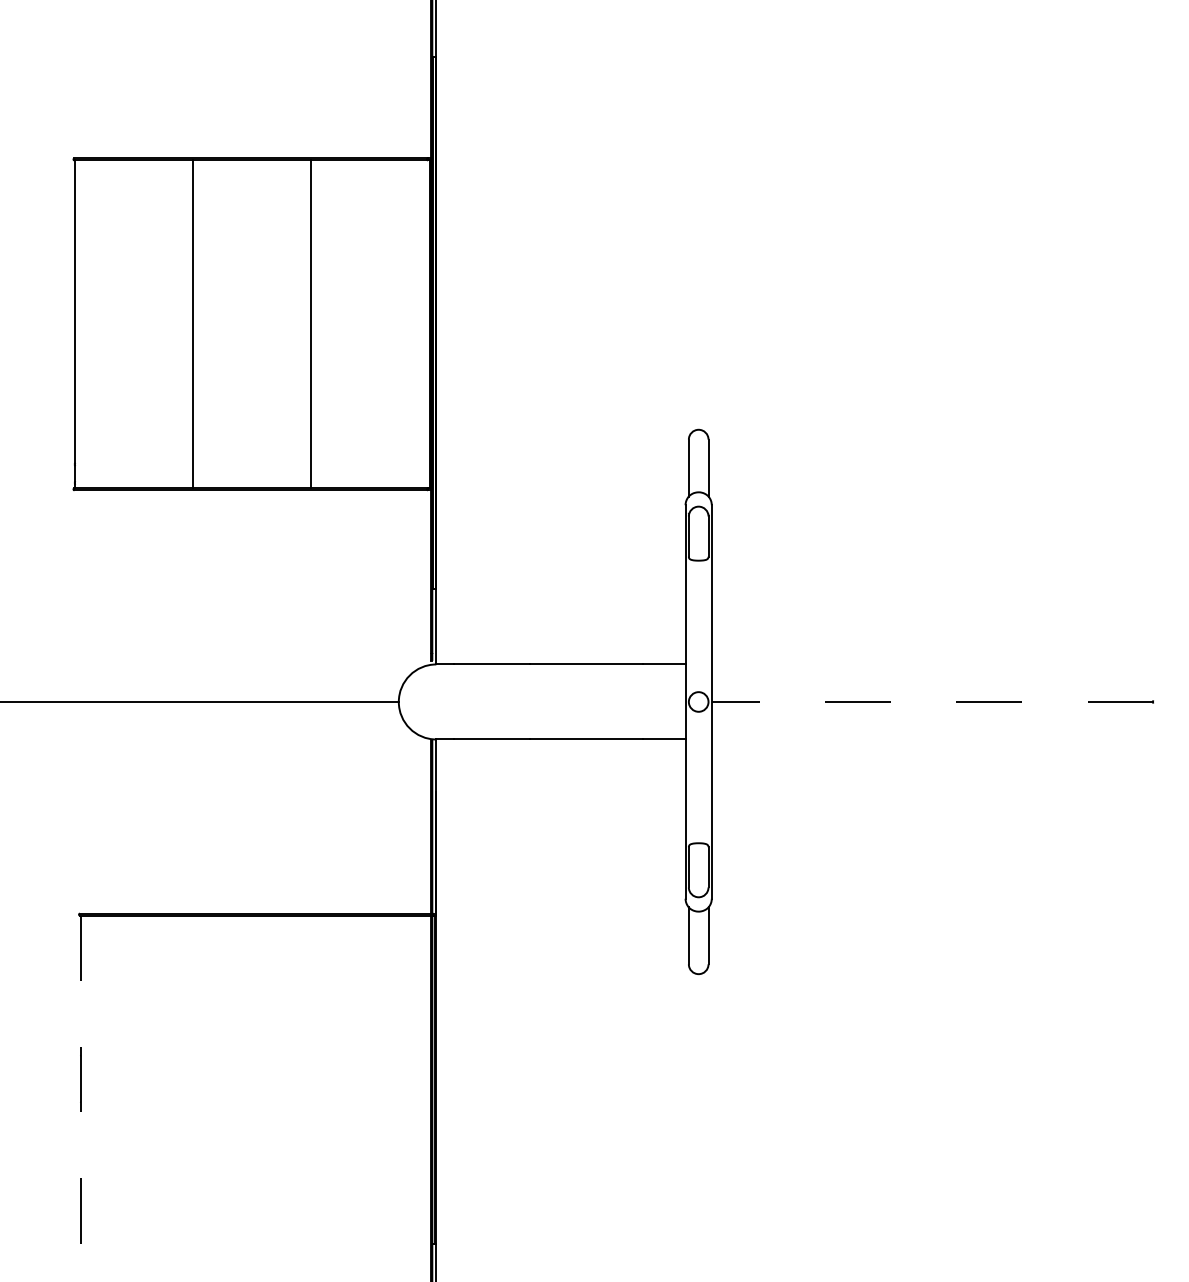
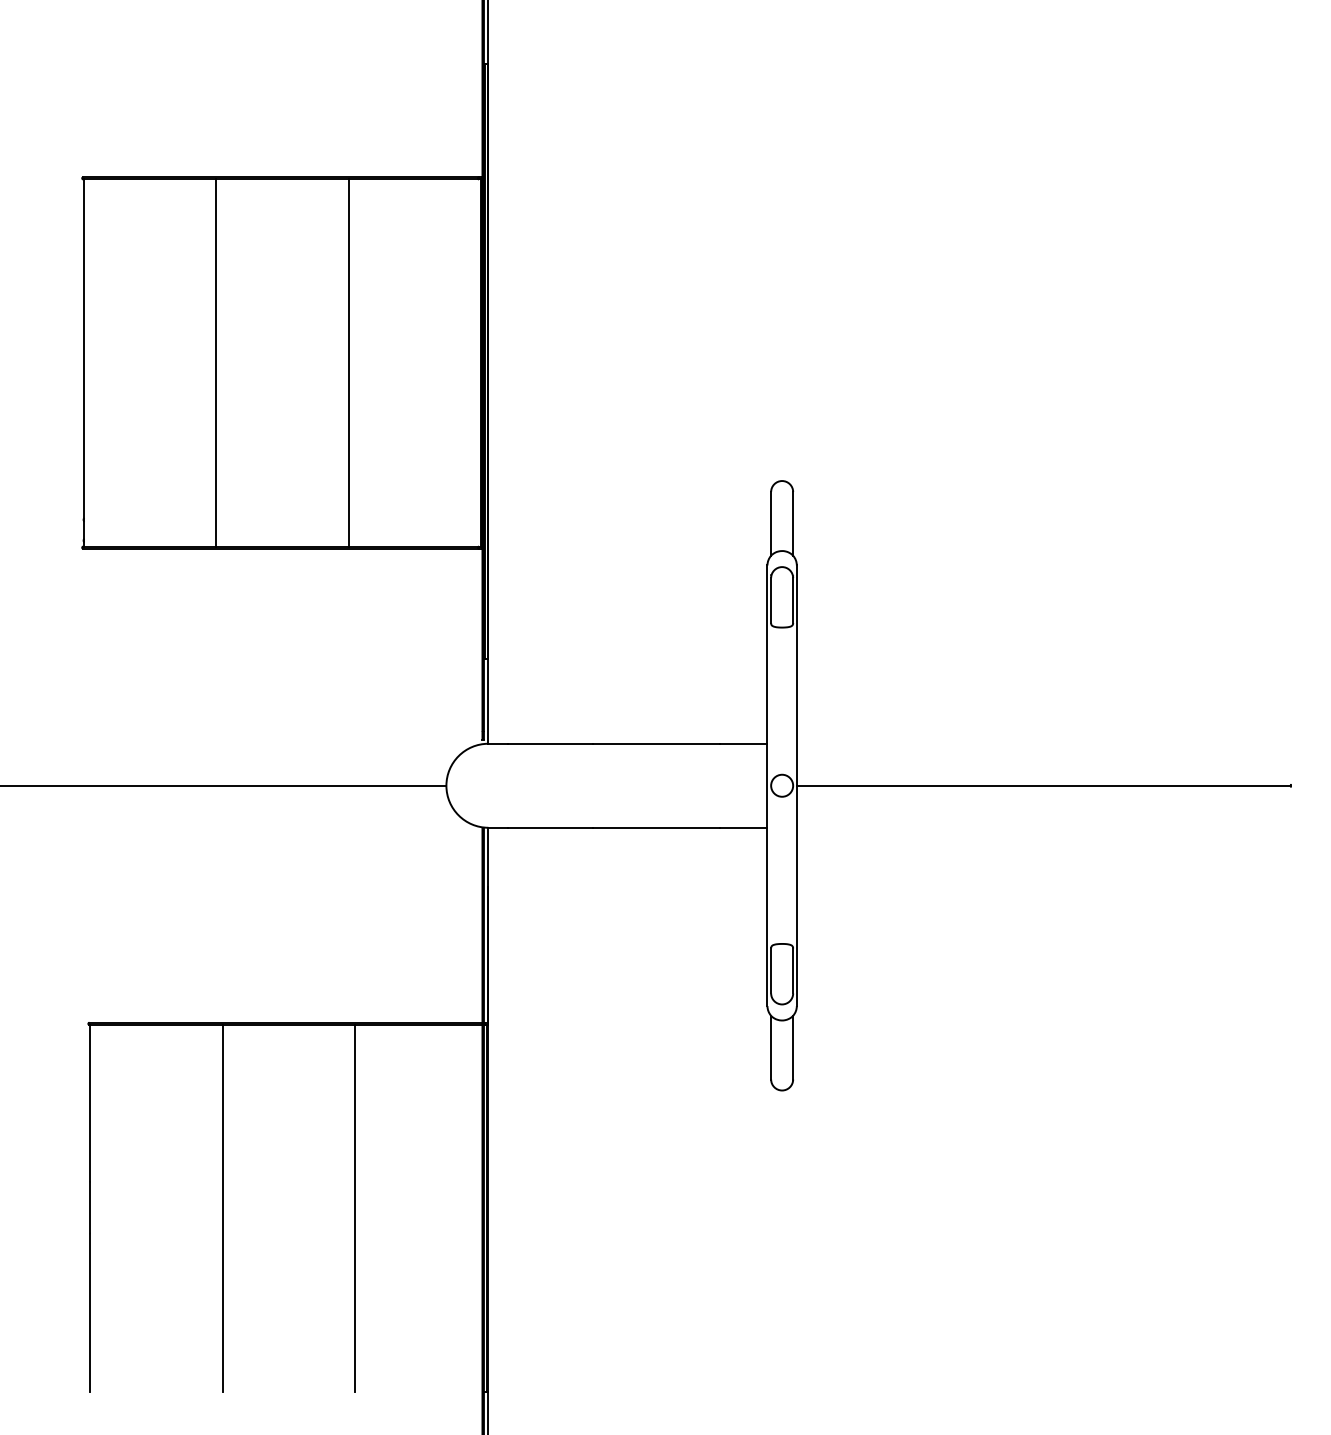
line: (932, 701) -> (1043, 785), dashed -> solid
line: (80, 1079) -> (90, 1208), dashed -> solid
line: (198, 1079) -> (222, 1208), added
line: (316, 1079) -> (354, 1208), added

